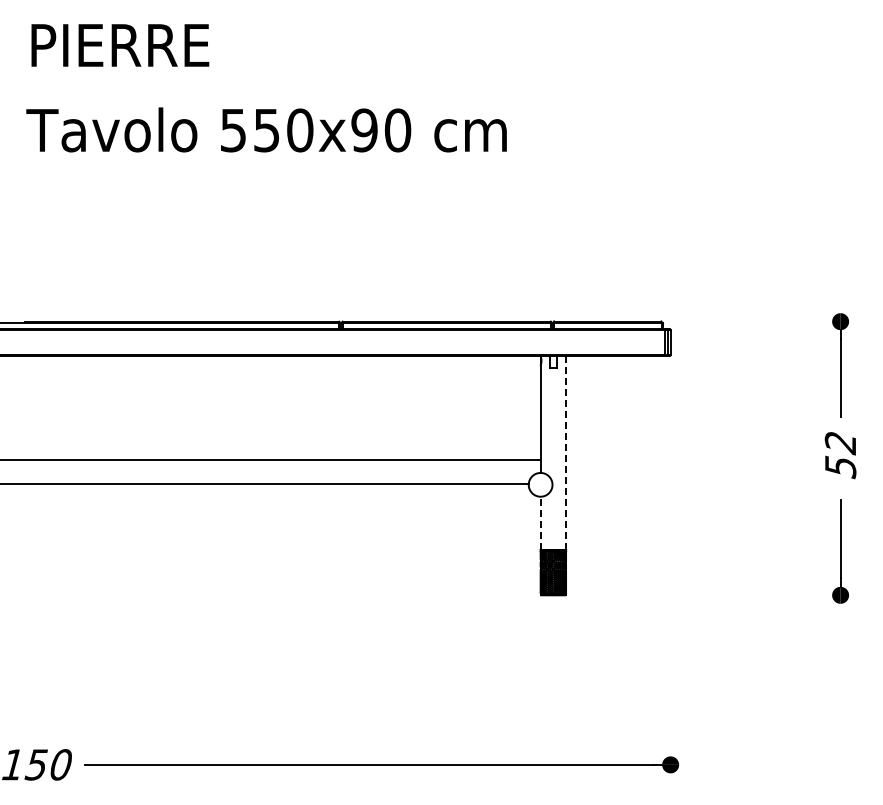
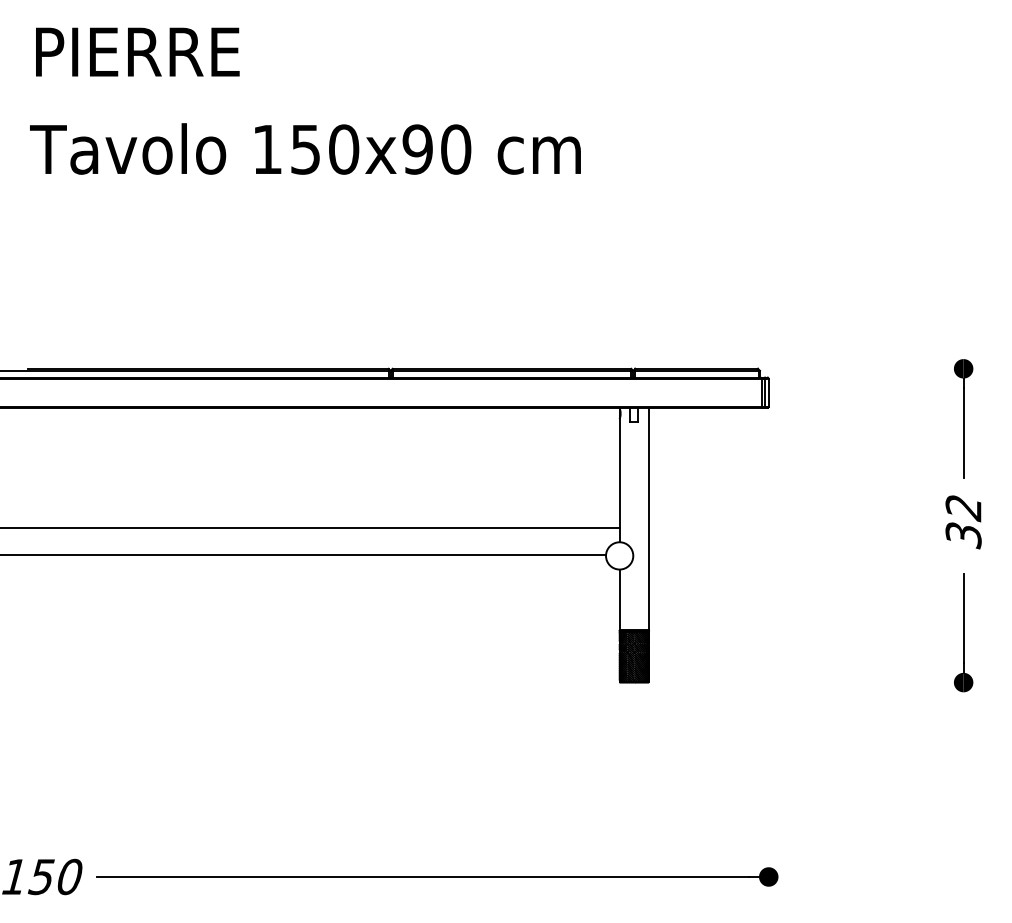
text: (233, 130) -> (267, 149), 550x90 -> 150x90
line: (566, 452) -> (649, 518), dashed -> solid
text: (839, 466) -> (962, 534), 52 -> 32
line: (540, 523) -> (619, 600), dashed -> solid

